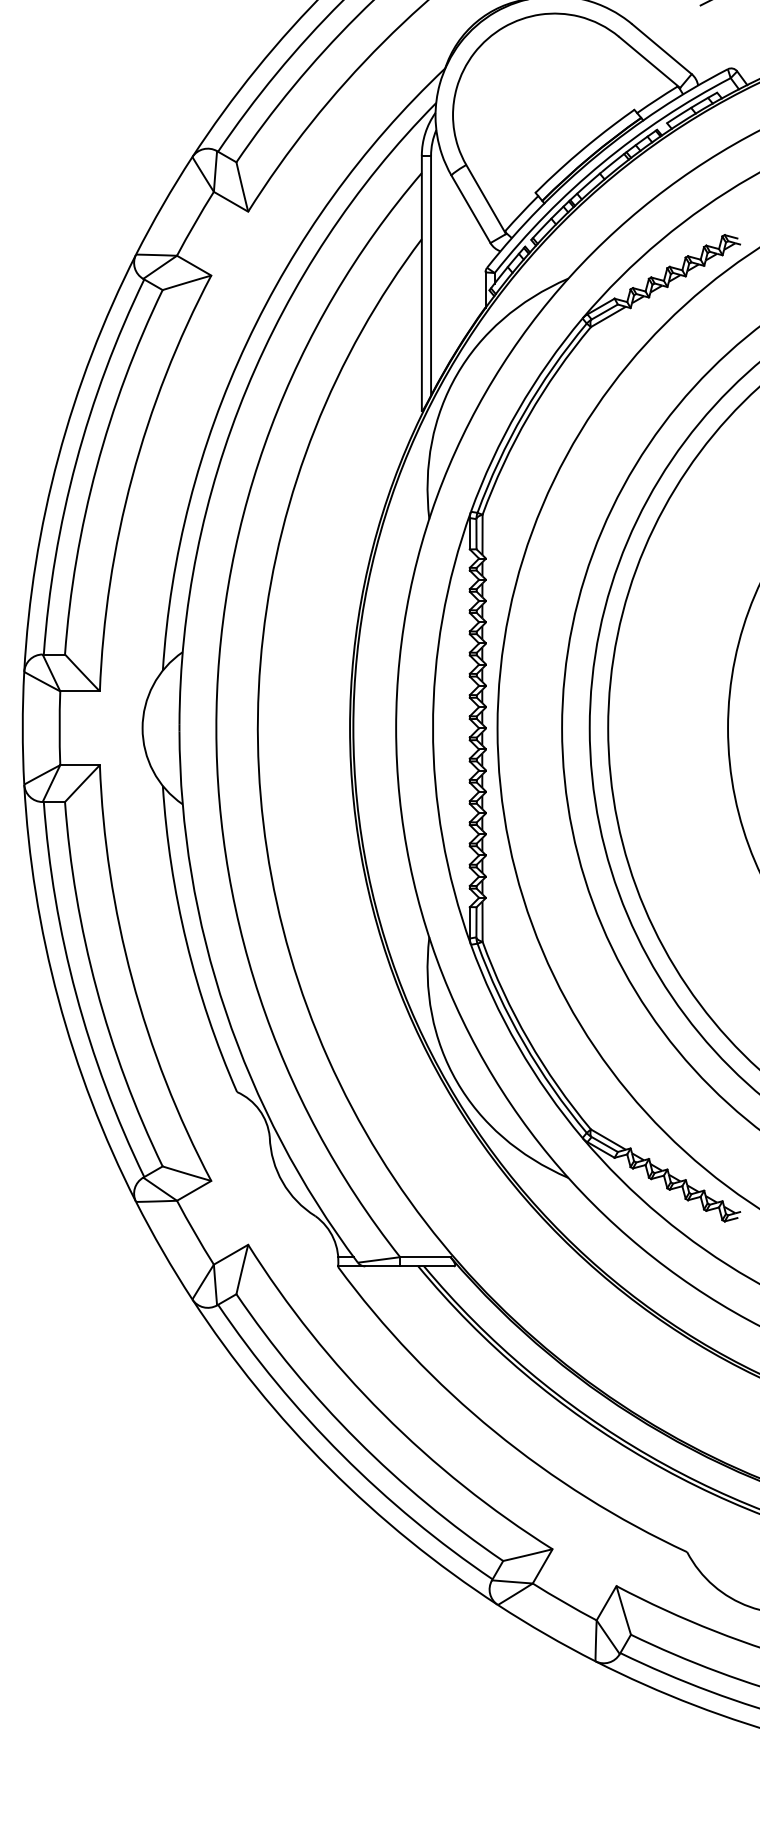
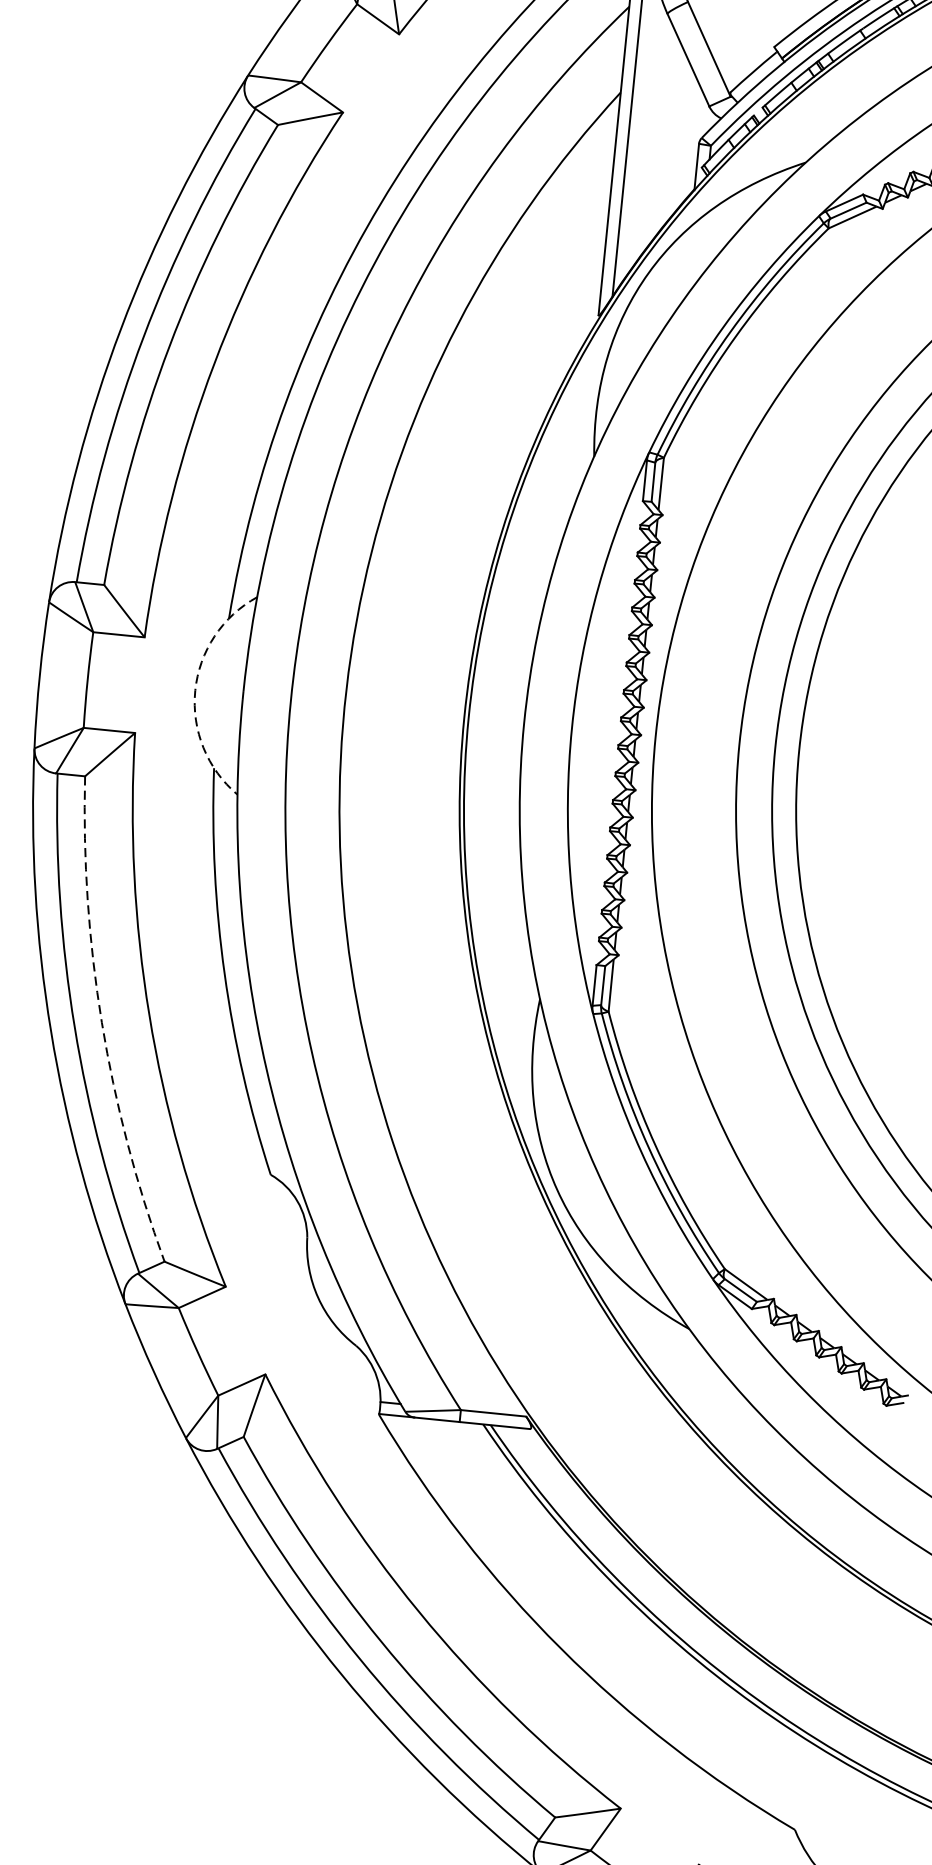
arc: (142, 728) -> (195, 691), solid -> dashed
arc: (96, 988) -> (101, 1022), solid -> dashed

